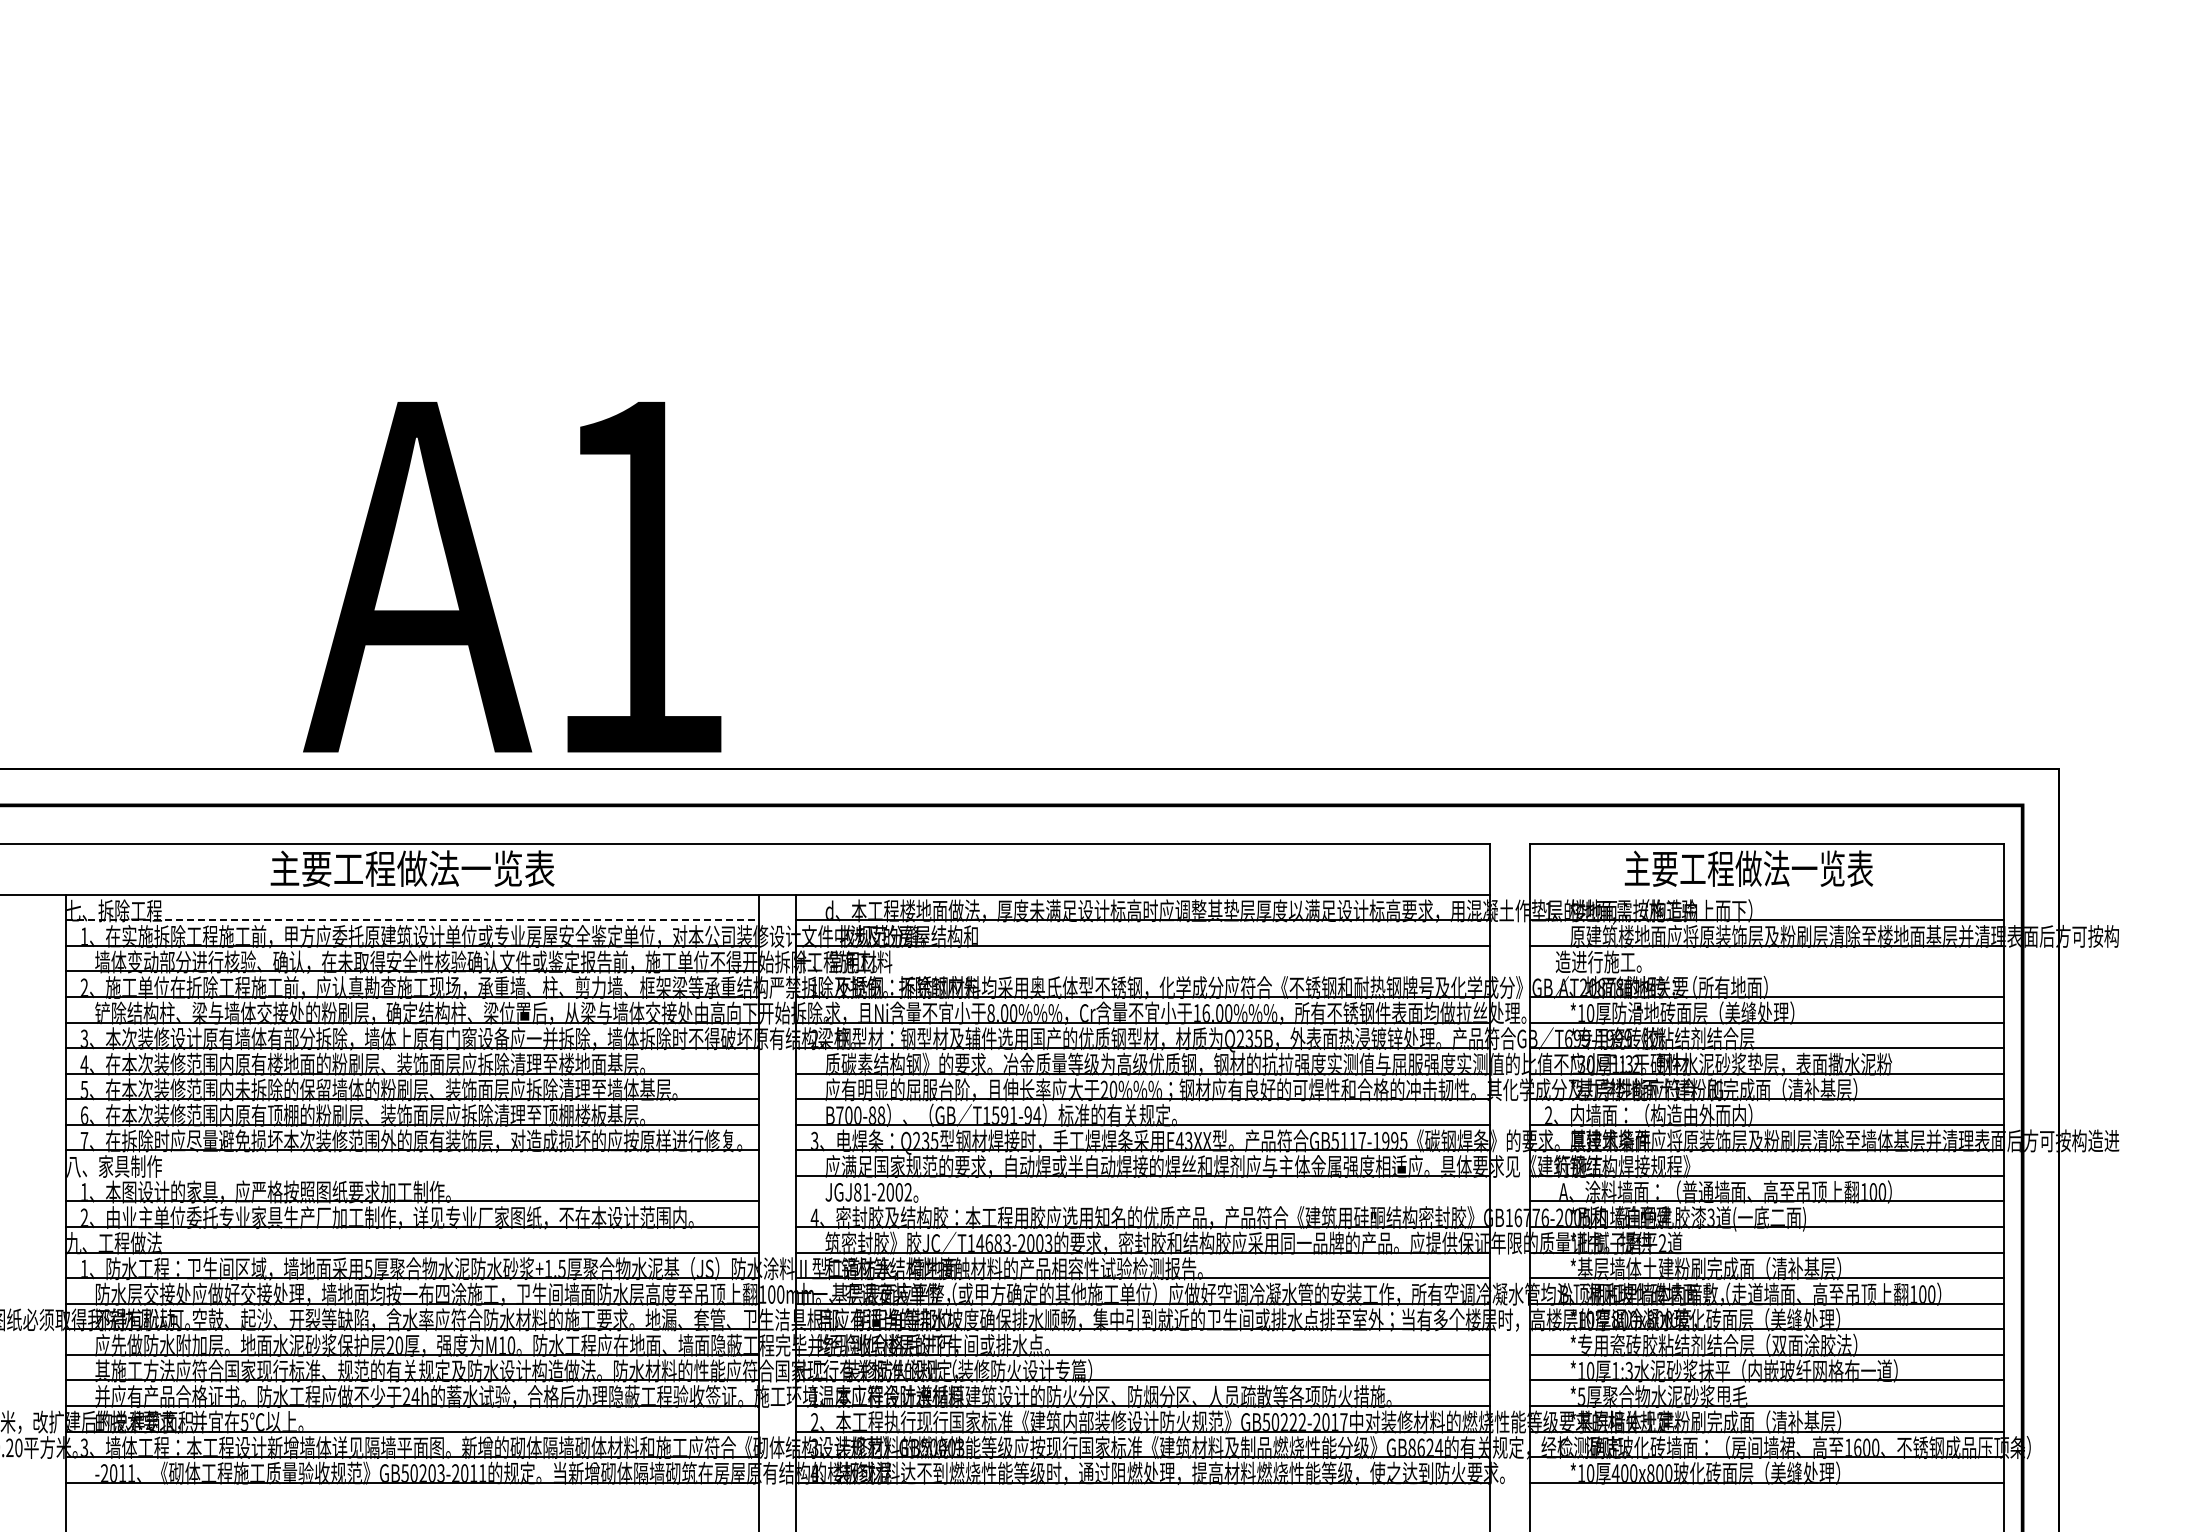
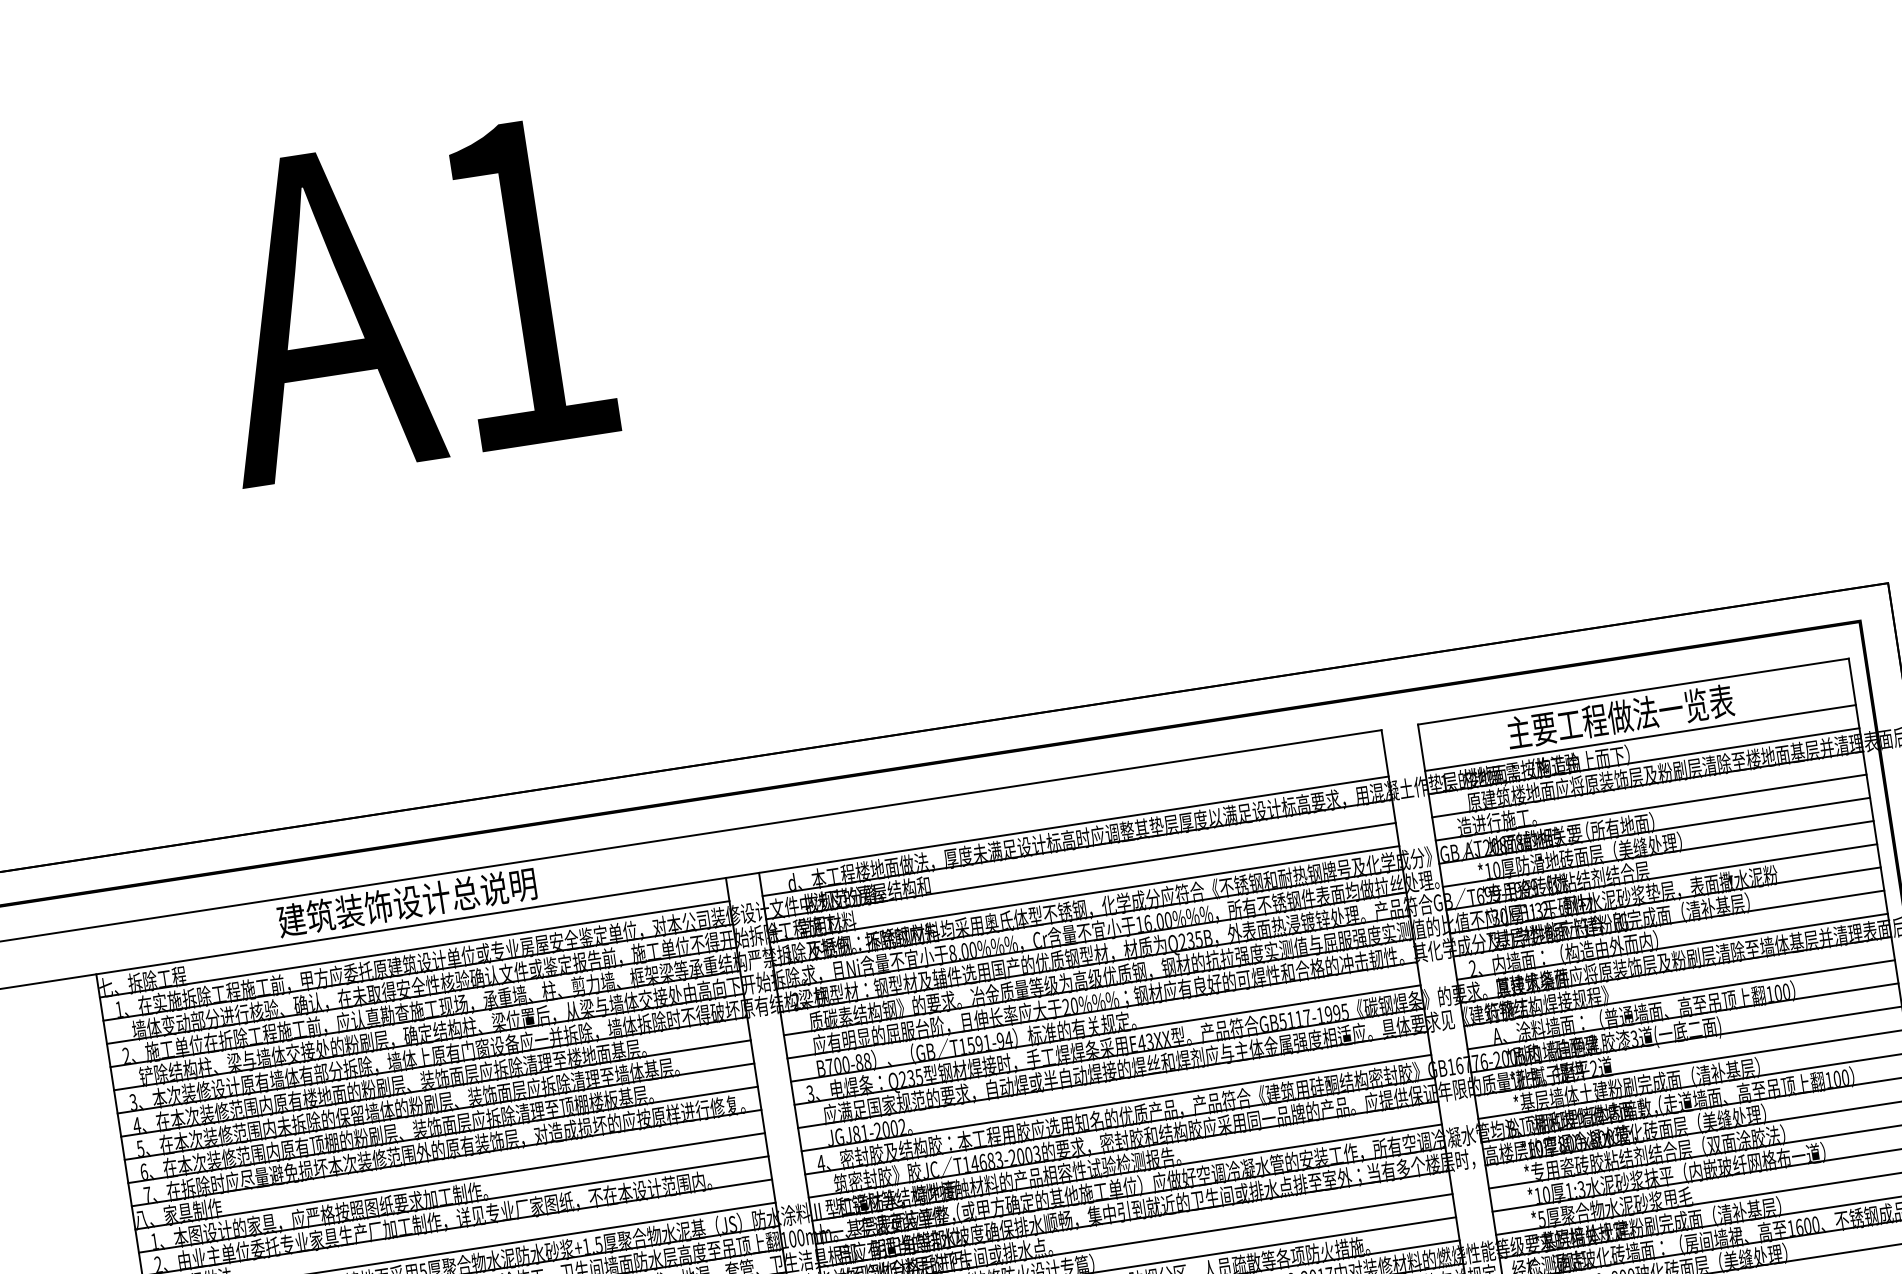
text: (512, 577) -> (408, 301), moved
text: (412, 868) -> (407, 902), 主要工程做法一览表 -> 建筑装饰设计总说明
line: (1766, 894) -> (1639, 737), added
line: (412, 920) -> (414, 949), dashed -> solid
line: (1142, 971) -> (1084, 894), added
line: (1766, 971) -> (1650, 807), added
line: (412, 1175) -> (450, 1180), added
line: (1142, 1201) -> (1116, 1103), added

